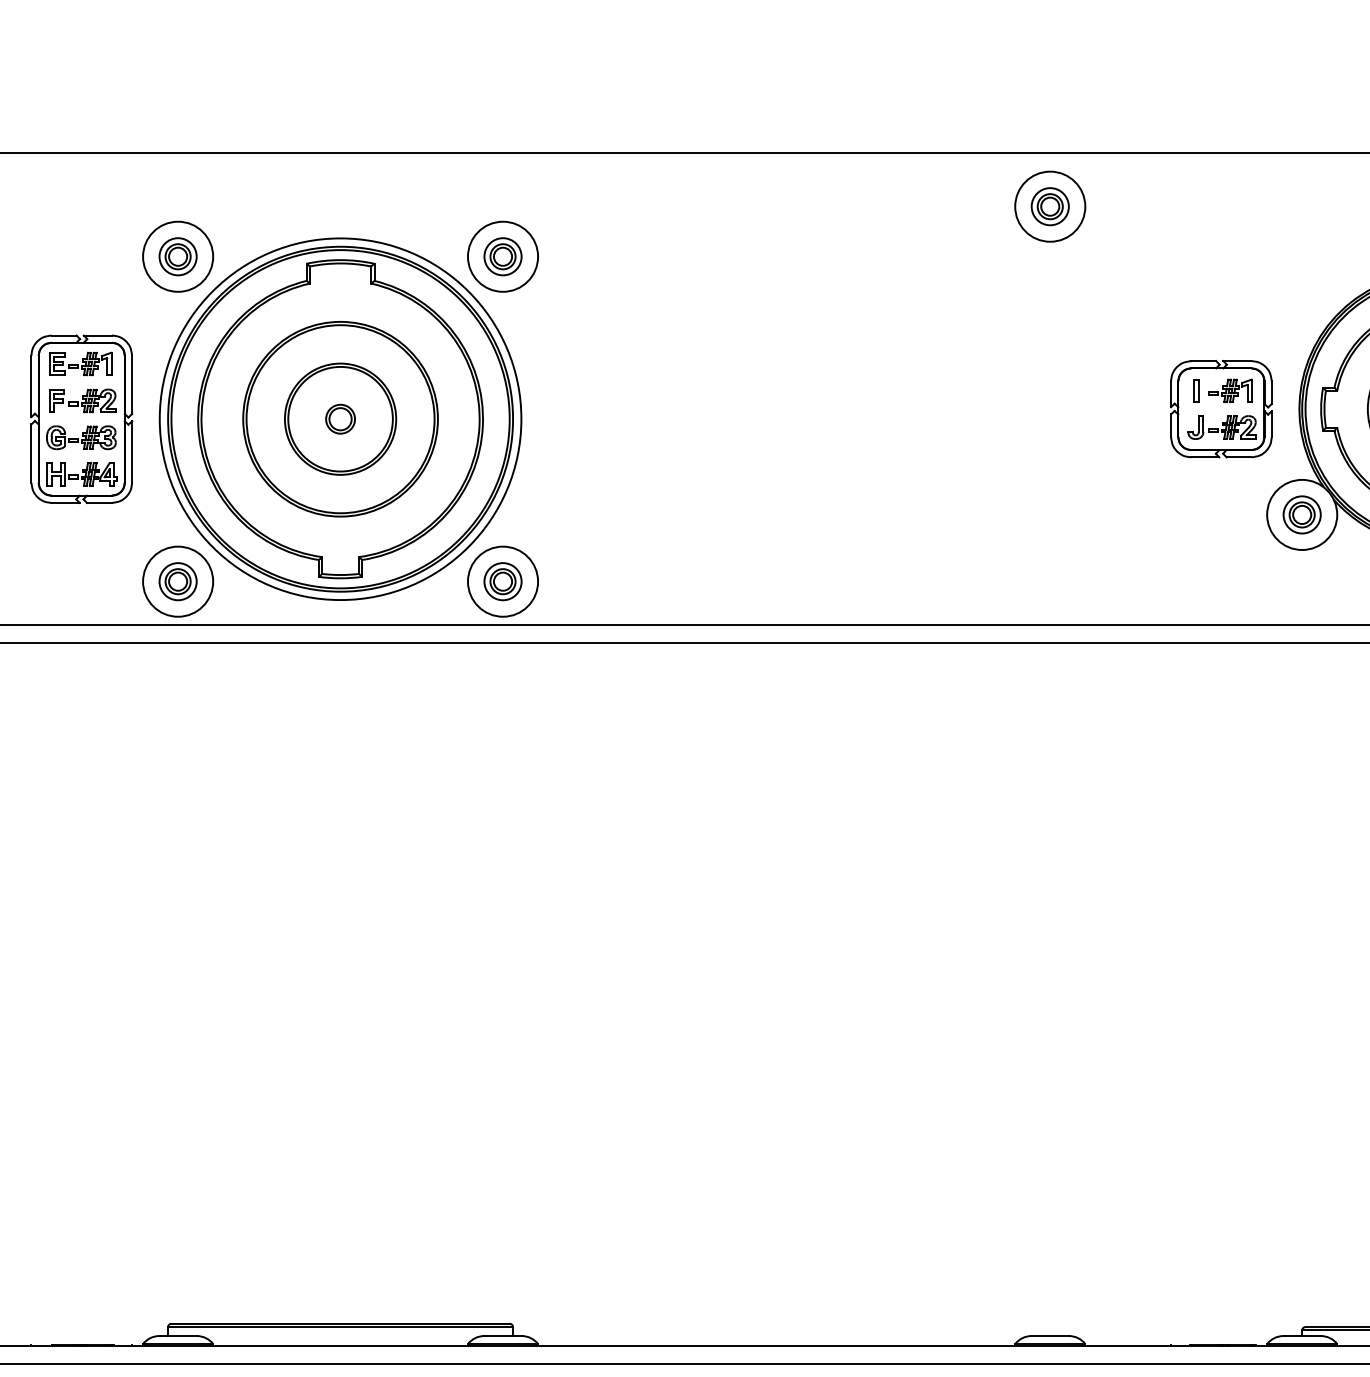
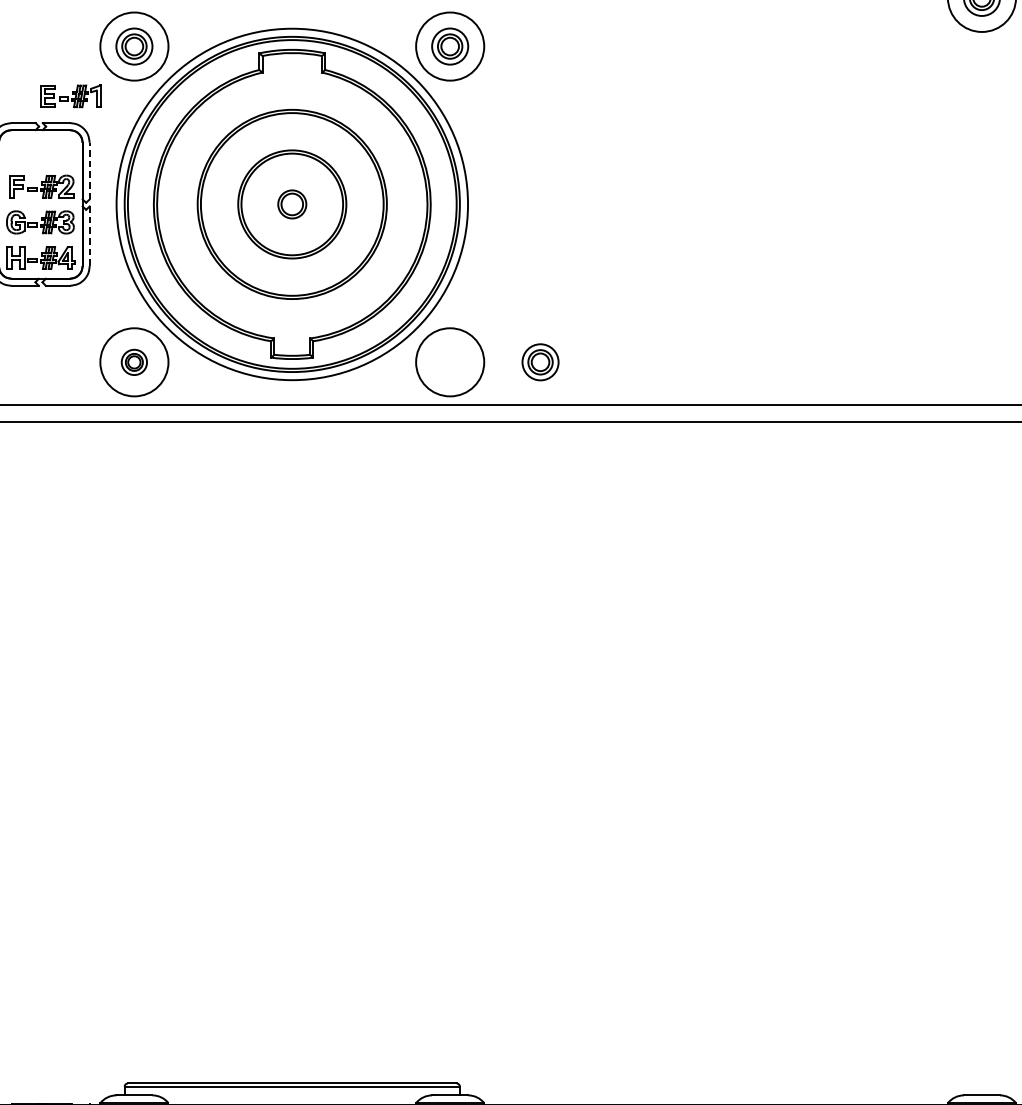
part: (80, 363) -> (70, 95), moved
line: (132, 384) -> (90, 170), solid -> dashed
line: (132, 451) -> (90, 235), solid -> dashed
part: (177, 581) -> (133, 362), size x0.7
part: (502, 581) -> (540, 362), moved

